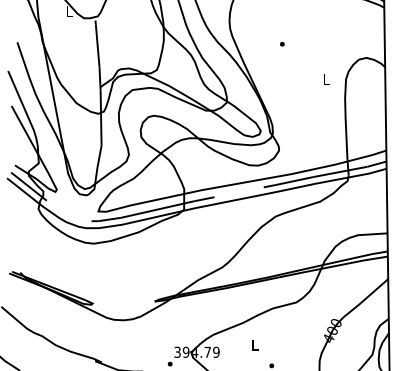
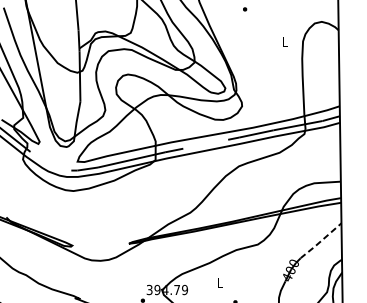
line: (365, 299) -> (320, 241), solid -> dashed

